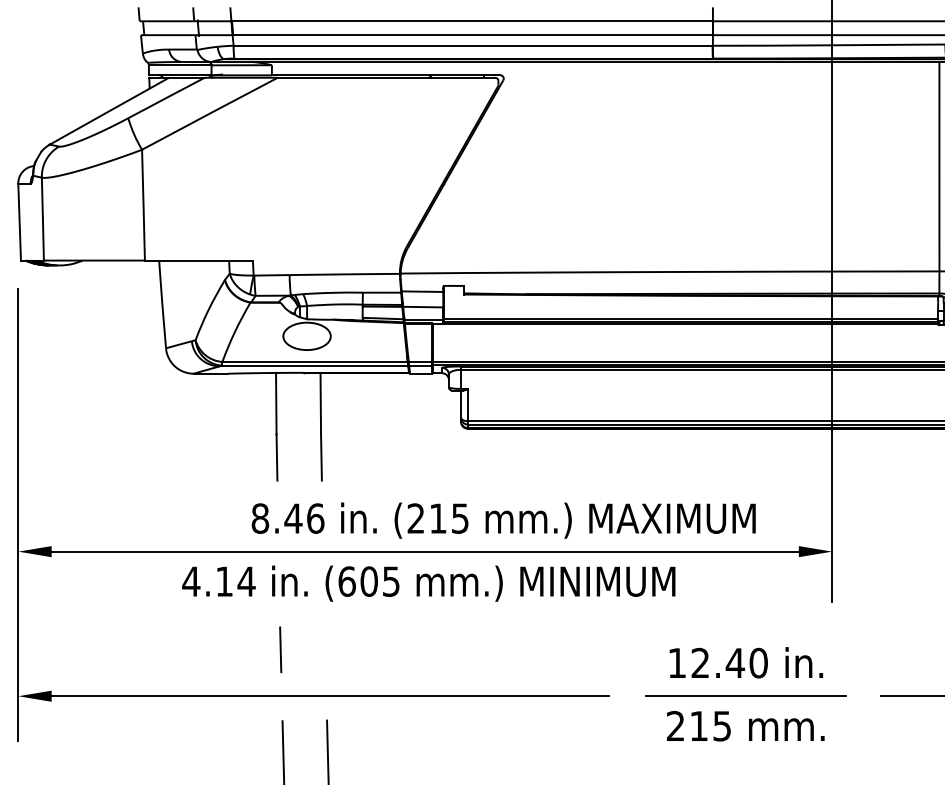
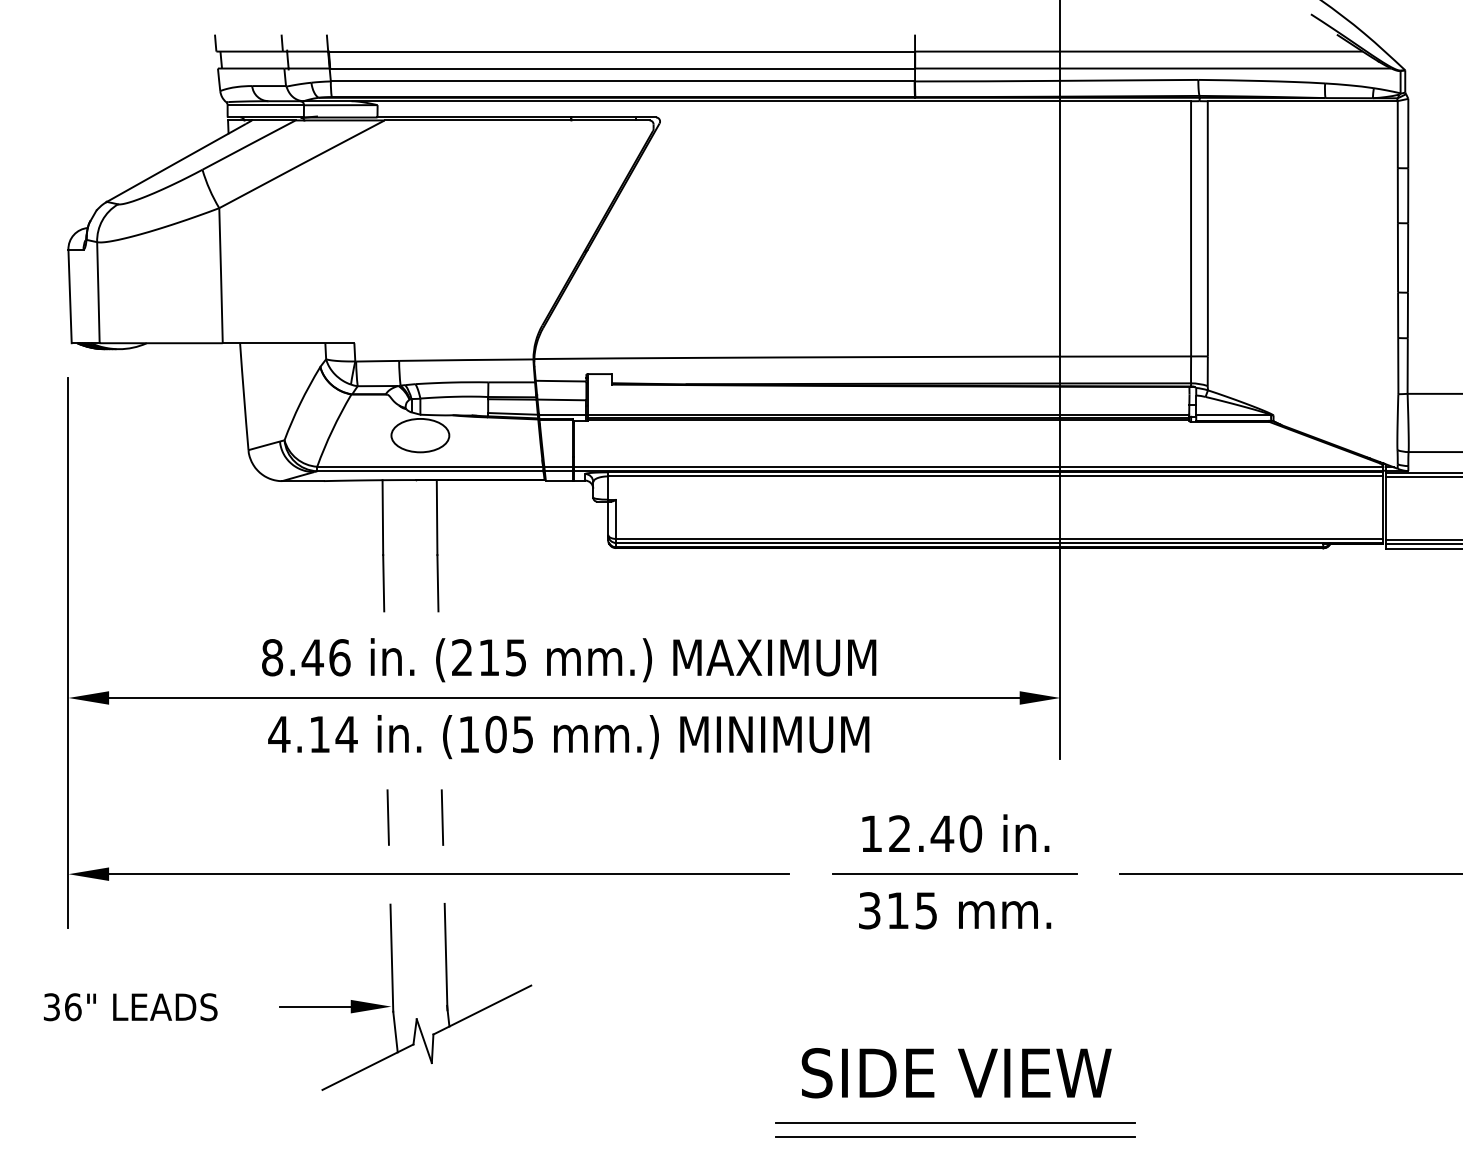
text: (504, 520) -> (569, 660), moved
text: (347, 581) -> (469, 734), (605 -> (105
line: (325, 649) -> (442, 817), added
text: (675, 726) -> (869, 910), 215 -> 315

